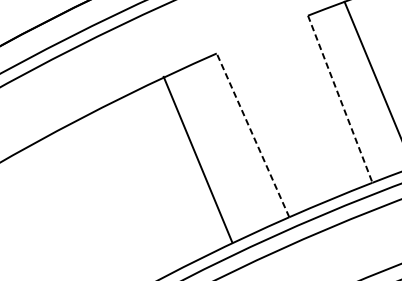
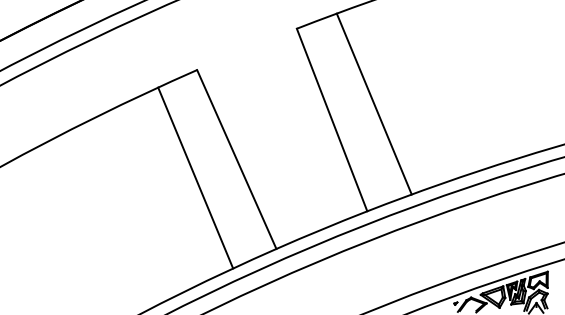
line: (340, 99) -> (332, 120), dashed -> solid
line: (252, 135) -> (236, 159), dashed -> solid
line: (197, 159) -> (195, 177), moved

